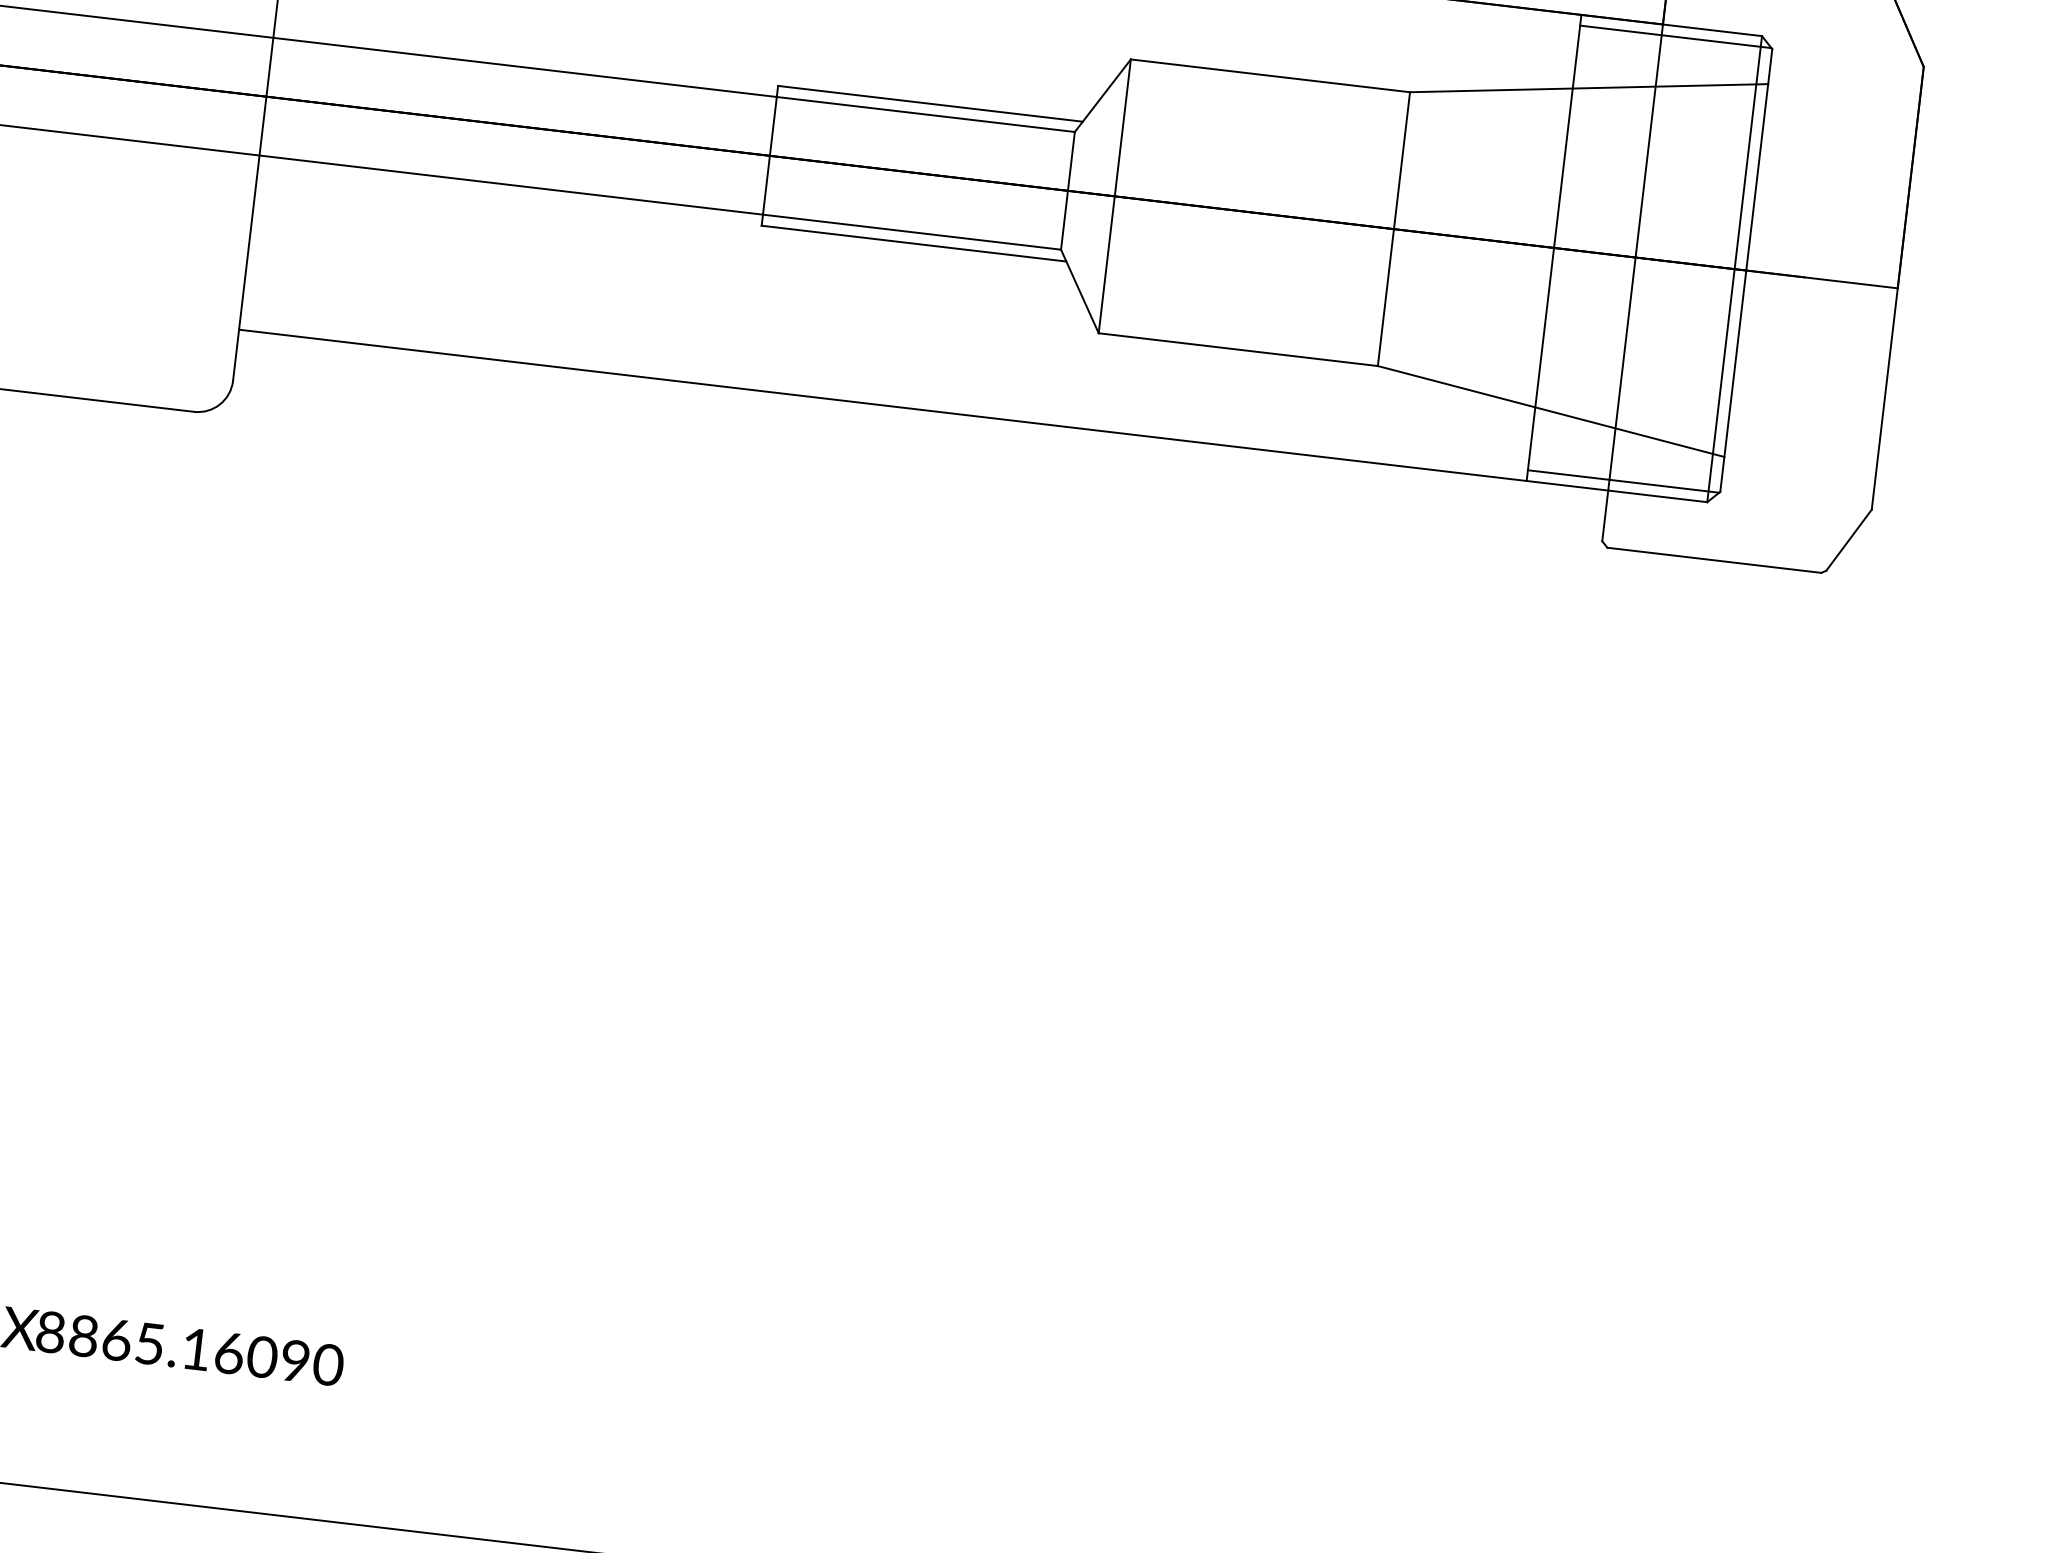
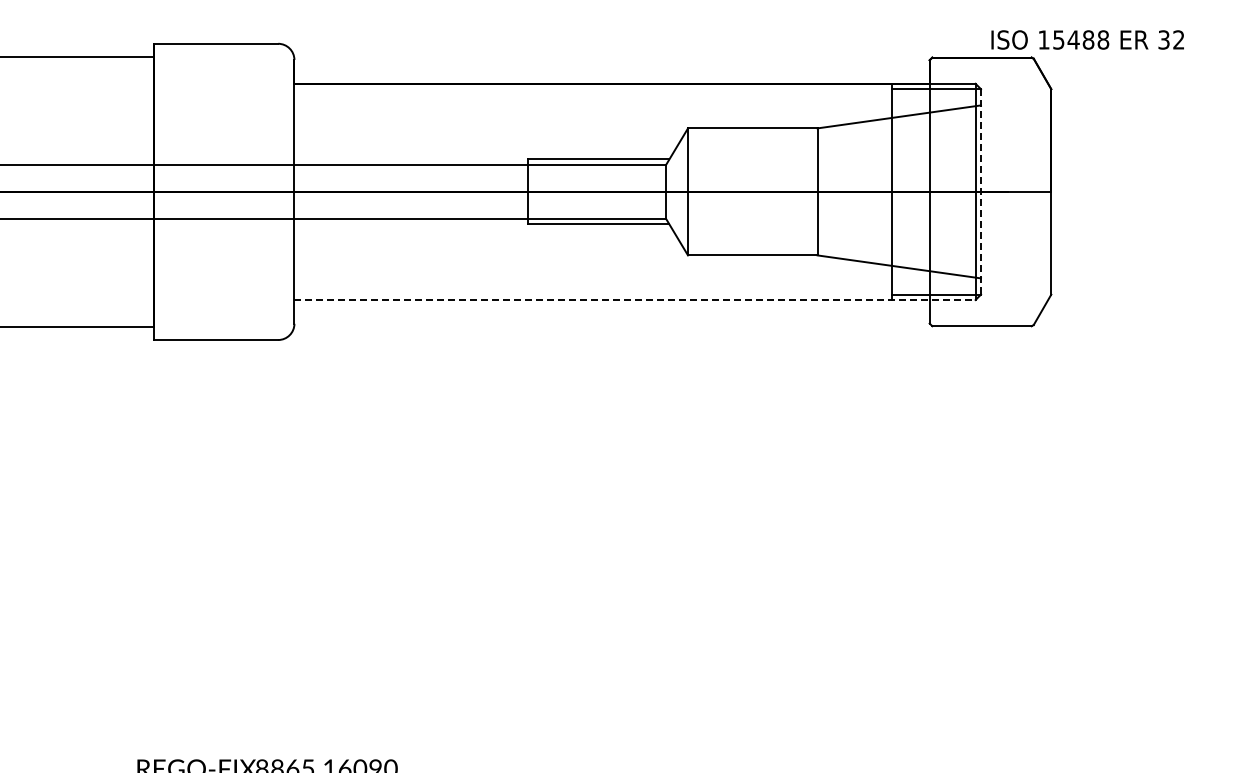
line: (1747, 269) -> (981, 191), solid -> dashed
line: (974, 417) -> (635, 300), solid -> dashed

